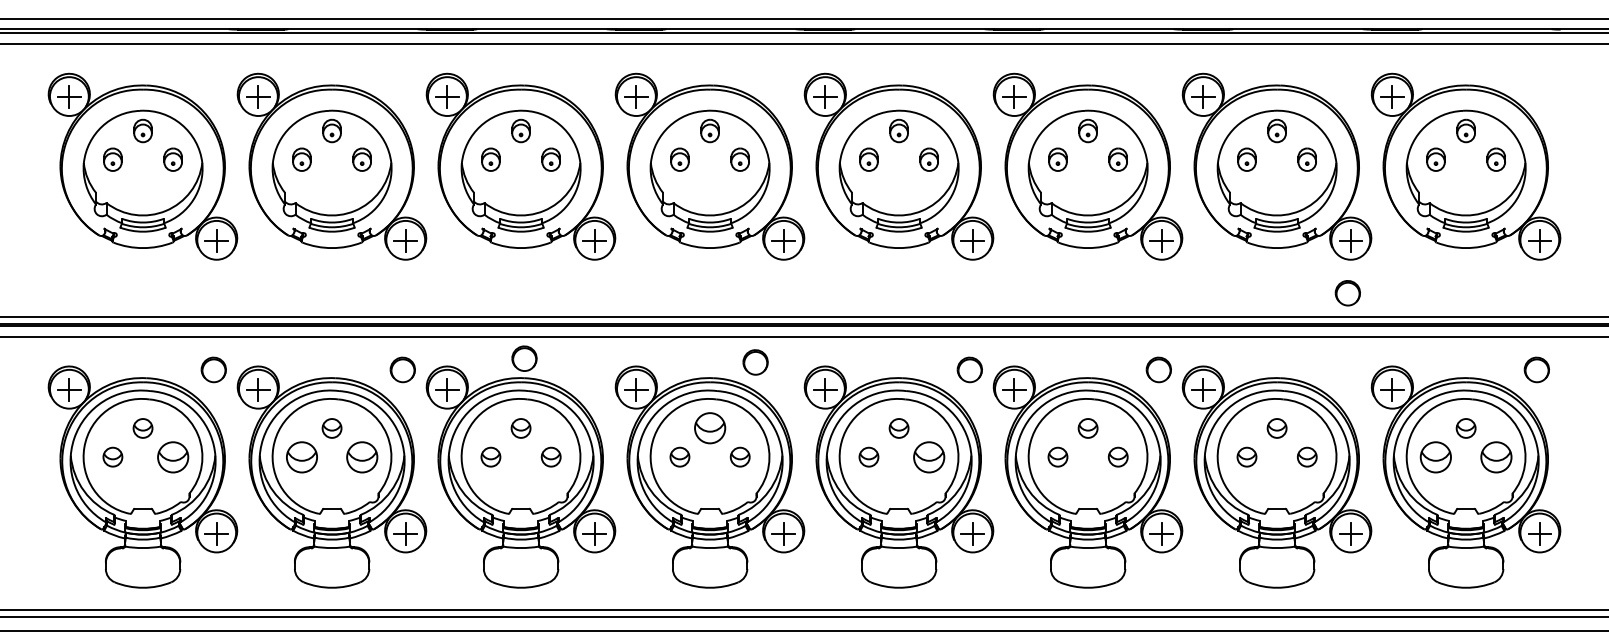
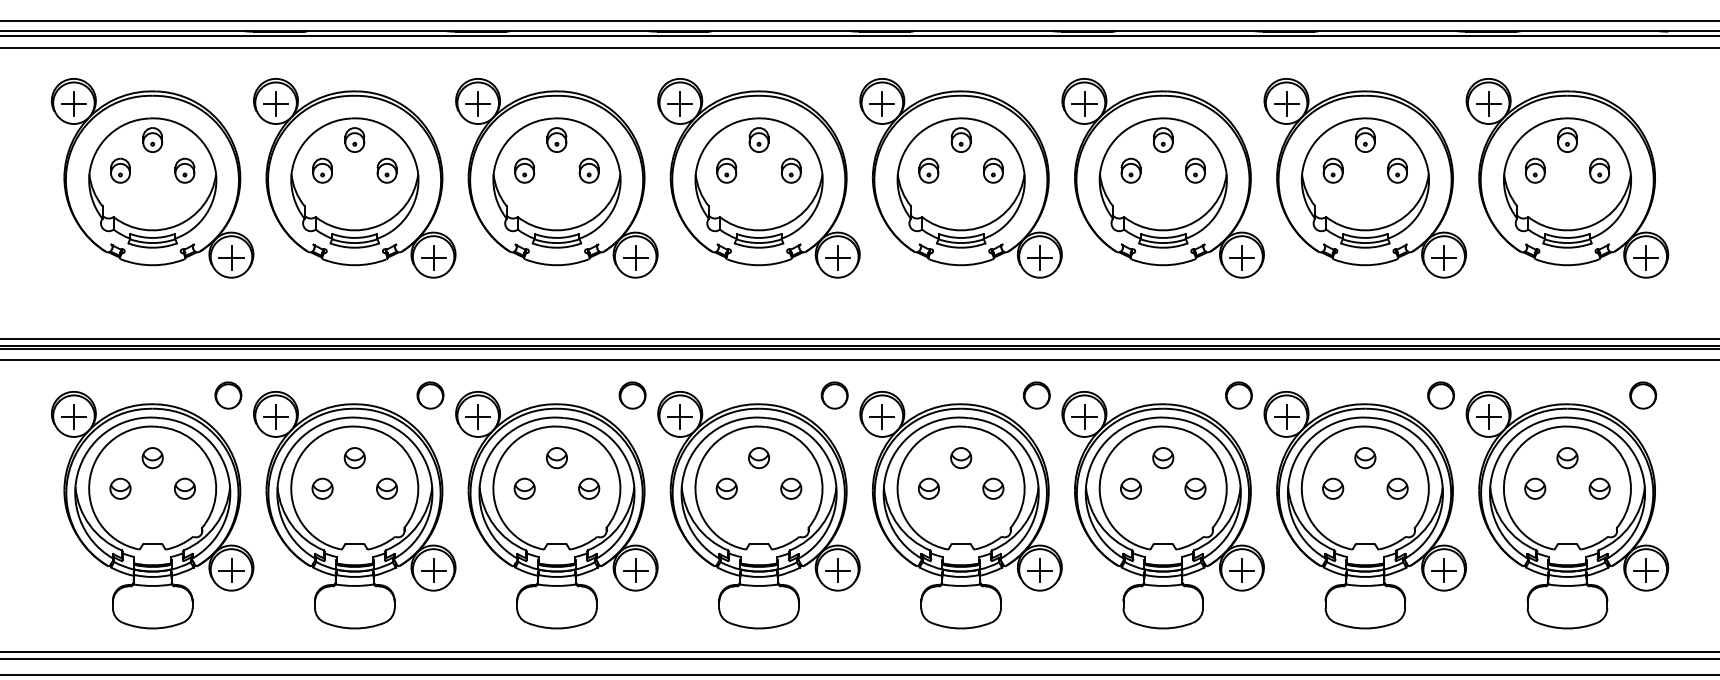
part: (1347, 293) -> (1440, 395), moved
part: (524, 358) -> (632, 395), moved
part: (755, 362) -> (834, 395), moved
part: (709, 428) -> (758, 458), size x0.62
part: (172, 456) -> (184, 488), size x0.62
part: (301, 456) -> (322, 488), size x0.62
part: (361, 456) -> (386, 488), size x0.62
part: (929, 456) -> (993, 488), size x0.62
part: (1436, 456) -> (1535, 488), size x0.62
part: (1496, 456) -> (1599, 488), size x0.62

